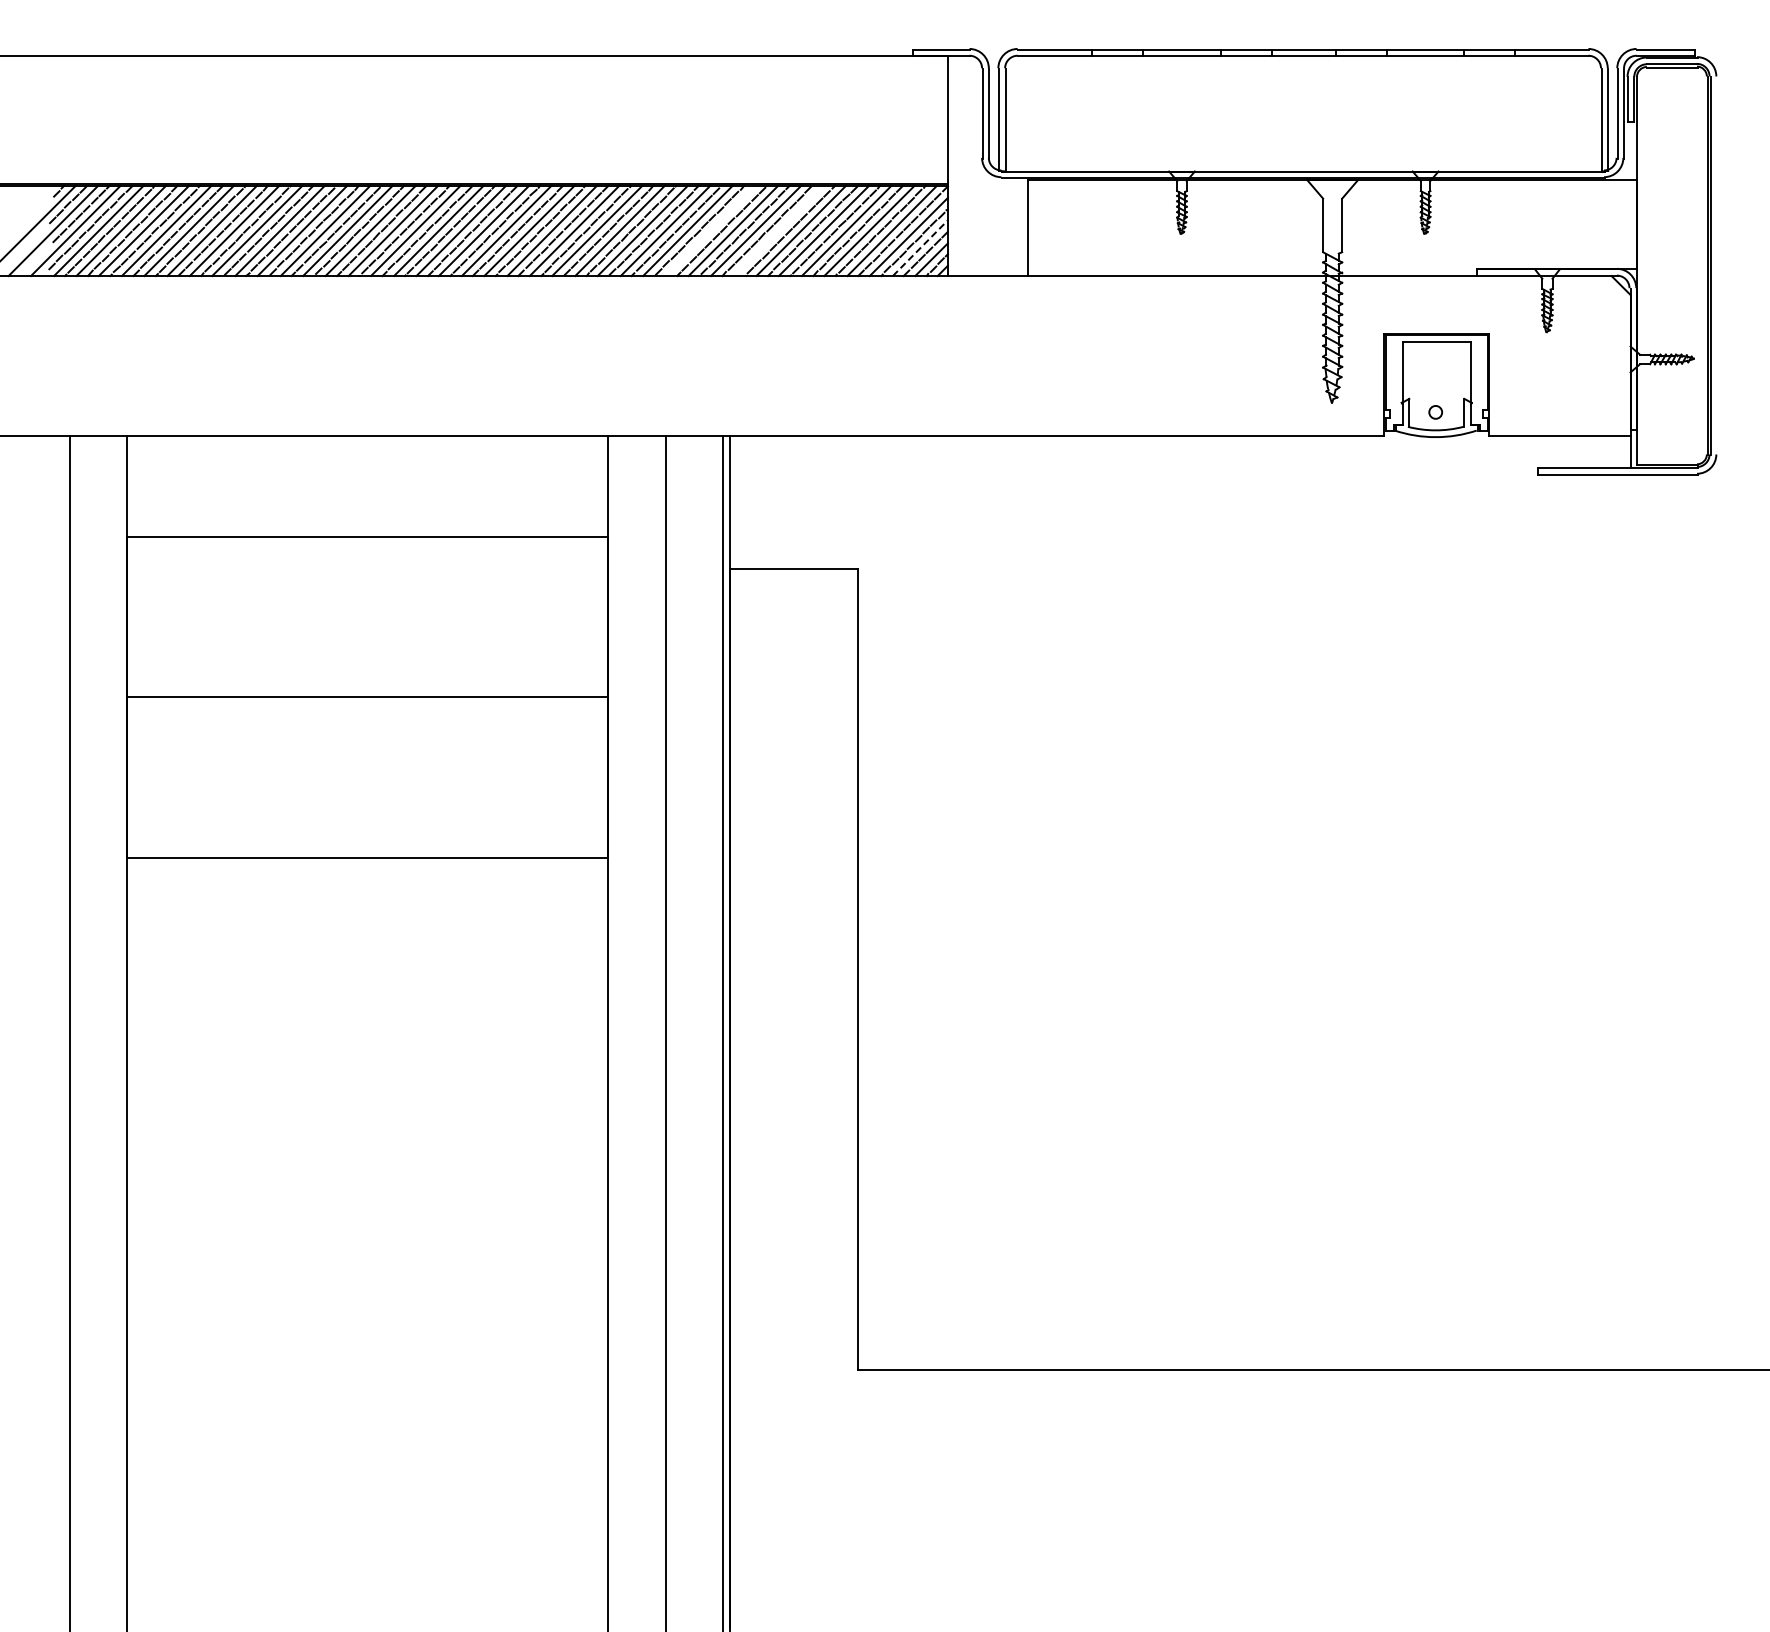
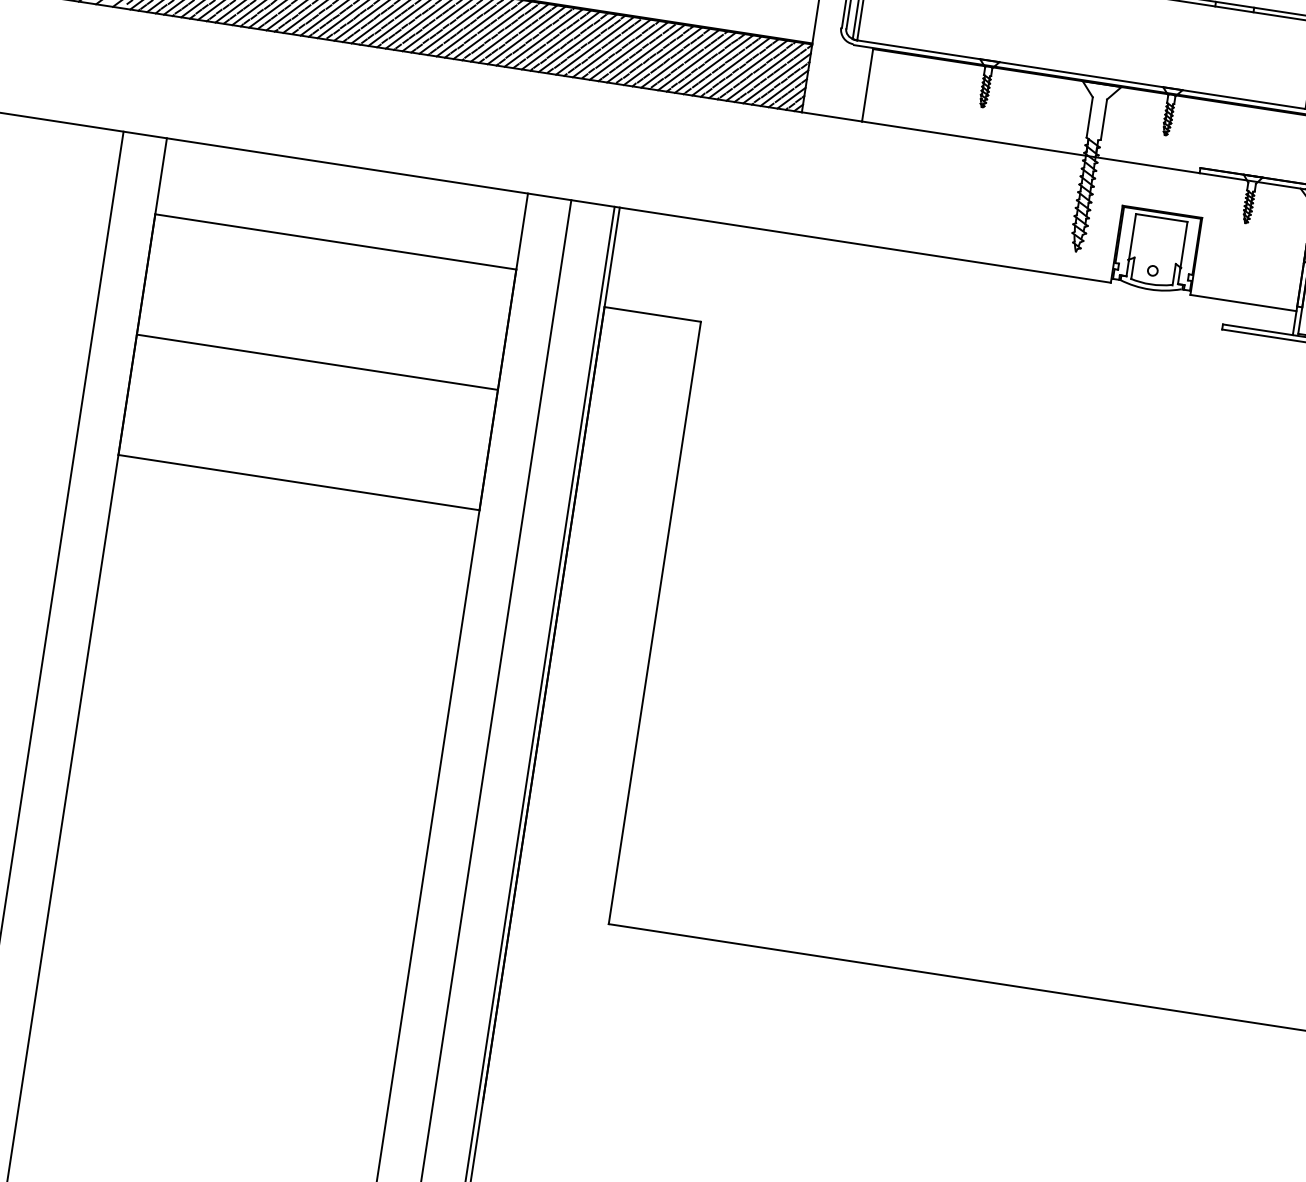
line: (710, 230) -> (628, 50), added
line: (778, 230) -> (679, 58), added
line: (920, 247) -> (784, 87), dashed -> solid

